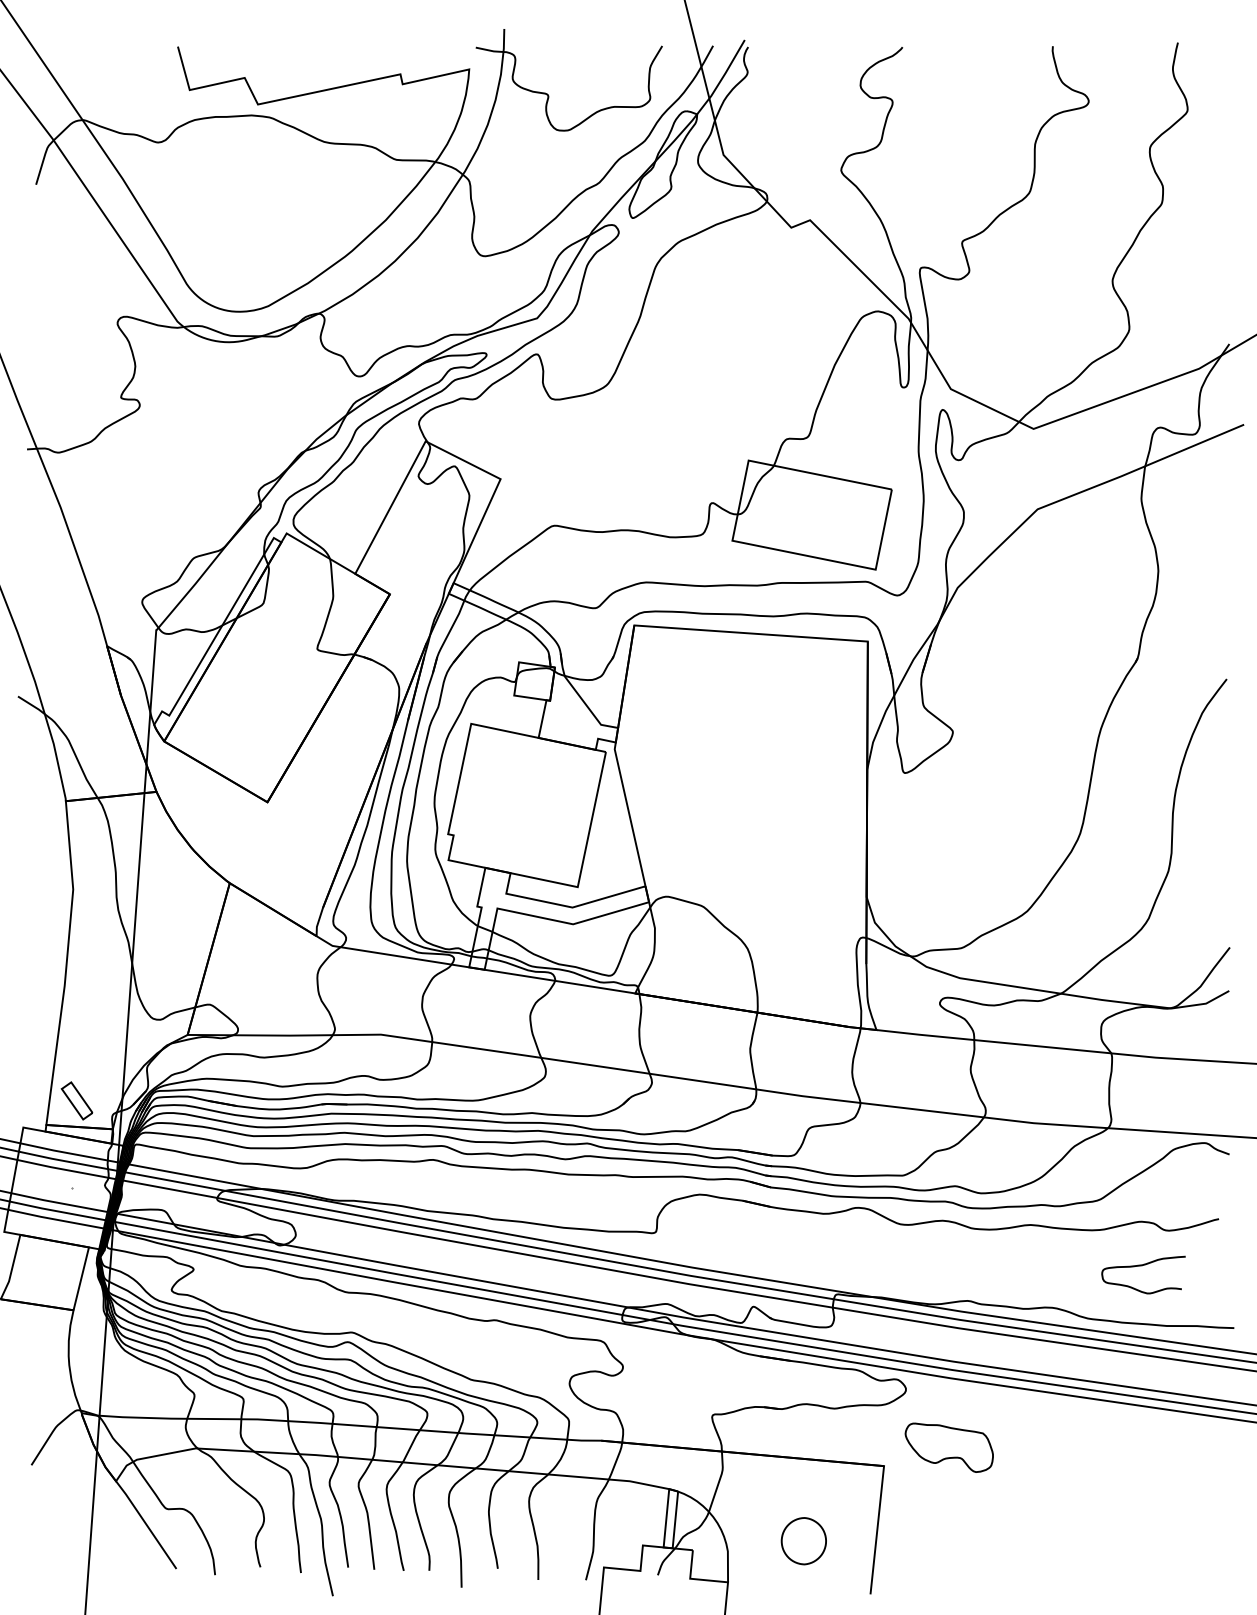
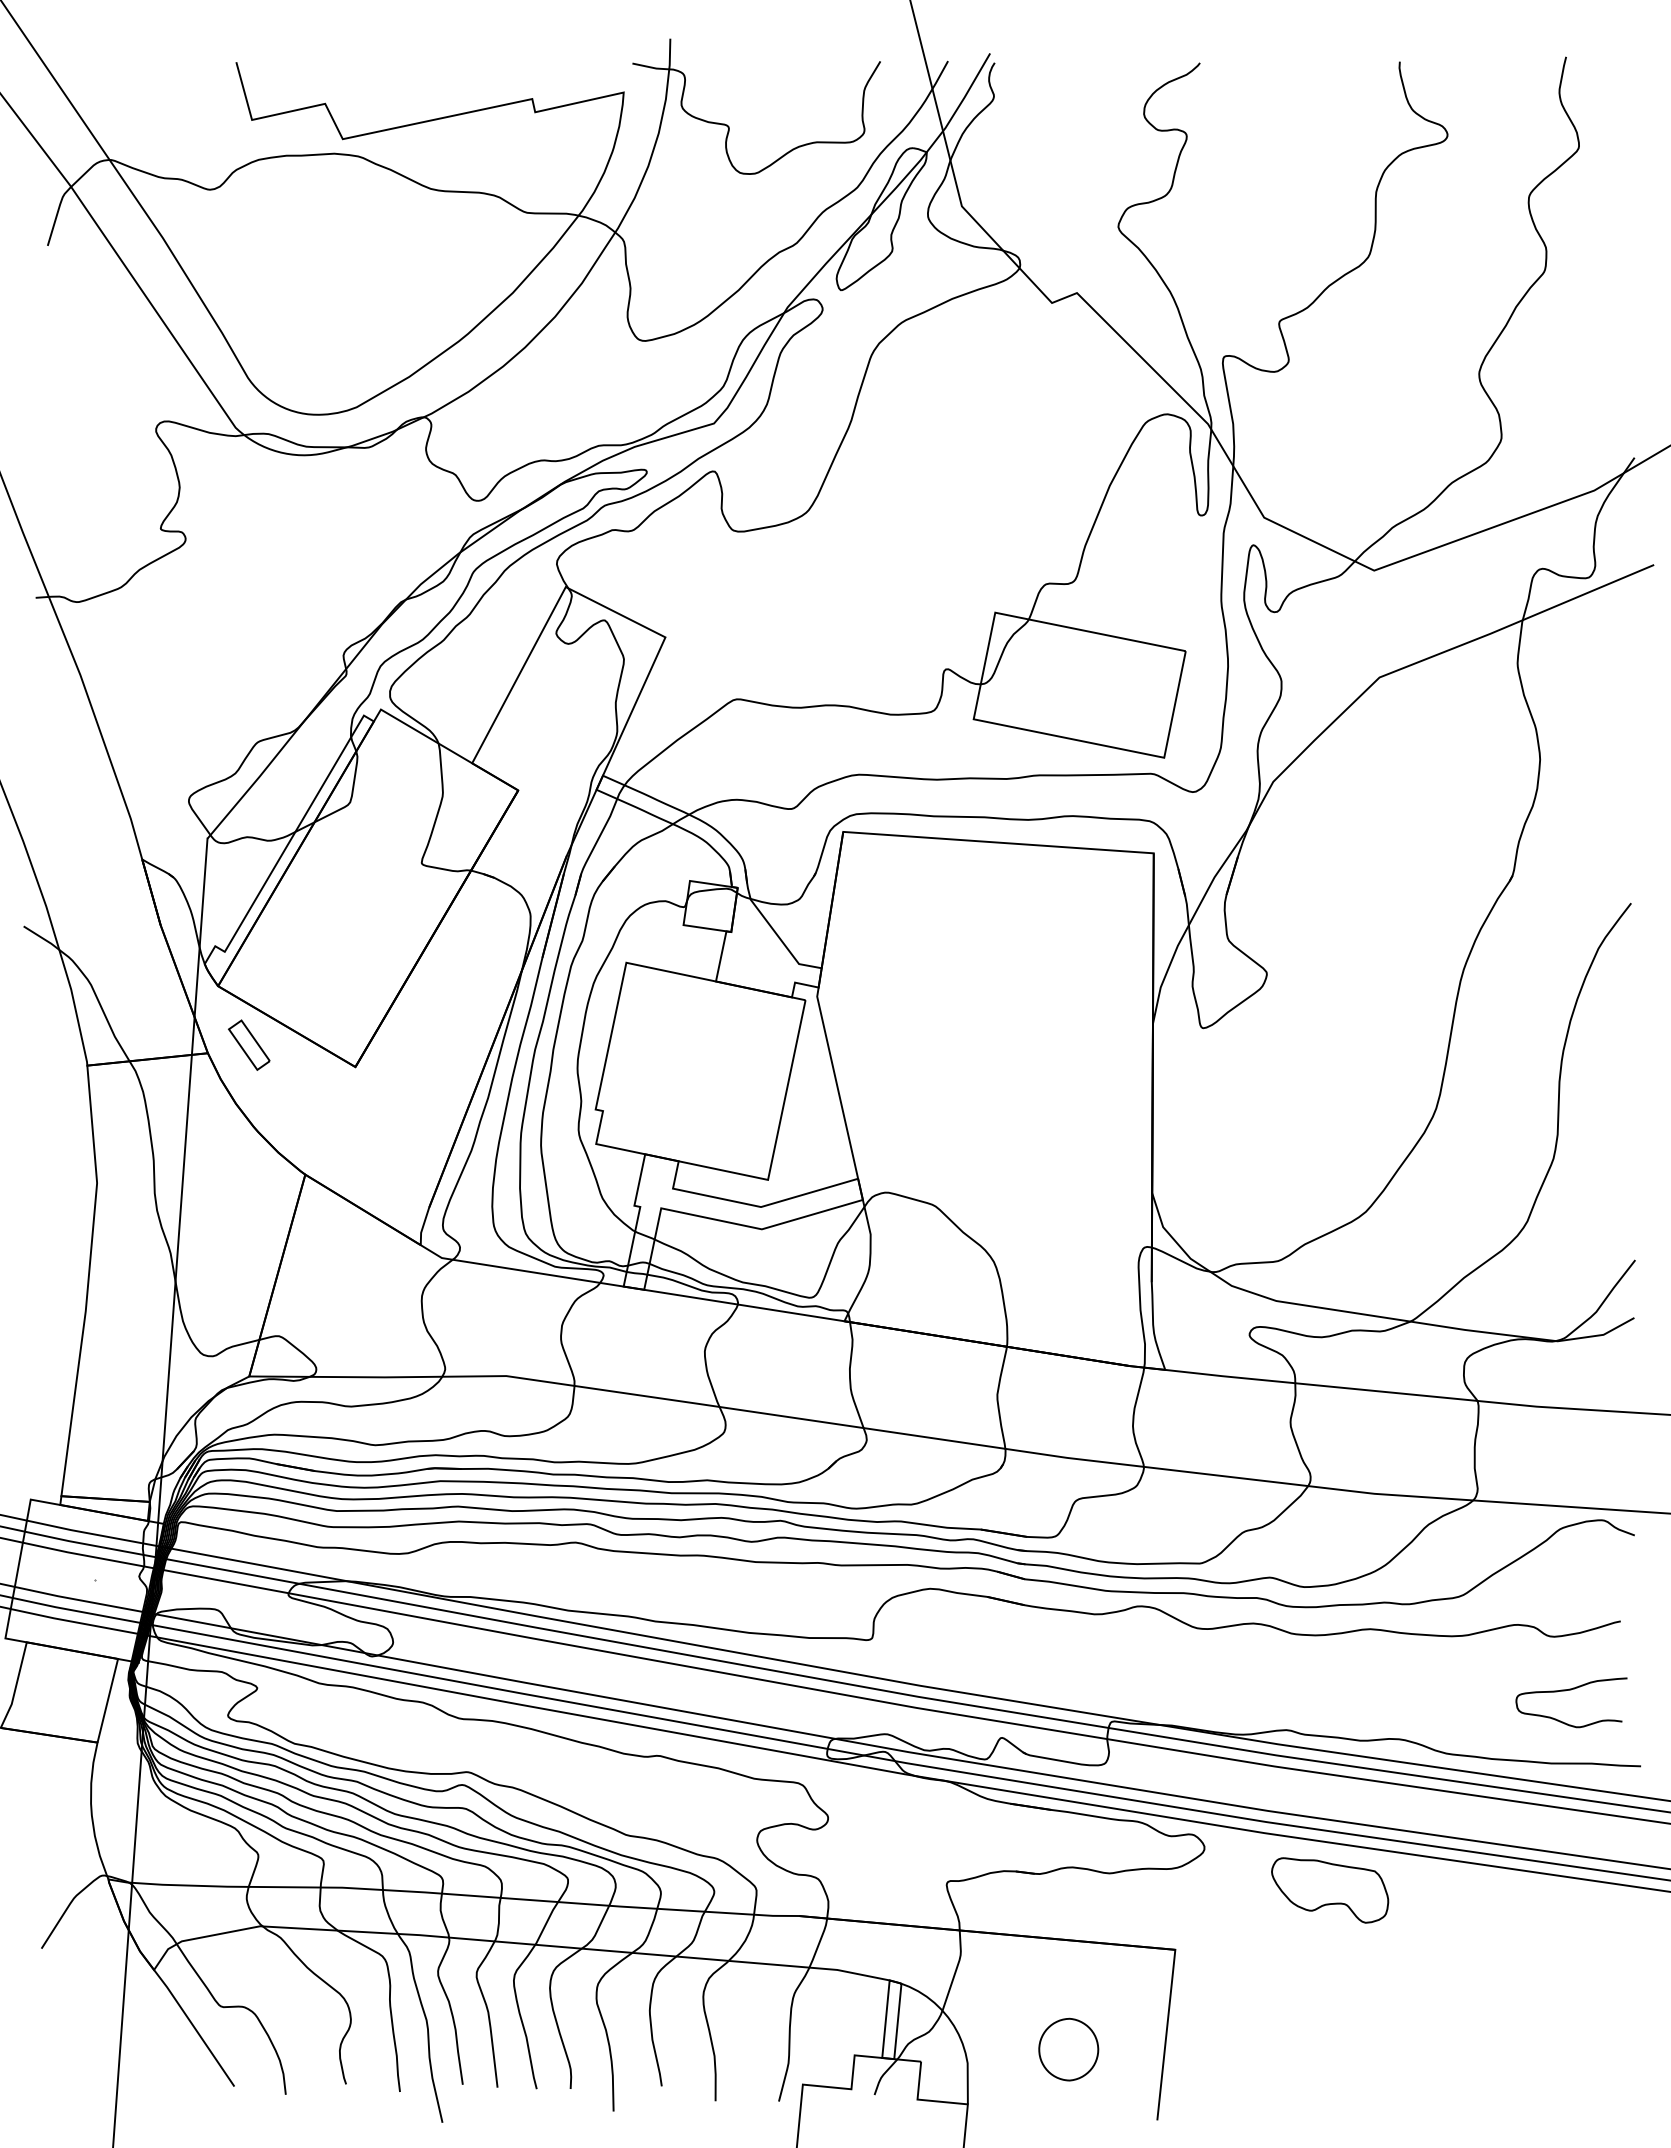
part: (77, 1100) -> (249, 1044), moved
curve: (1143, 1265) -> (1571, 1690), moved
part: (949, 1447) -> (1330, 1890), moved

